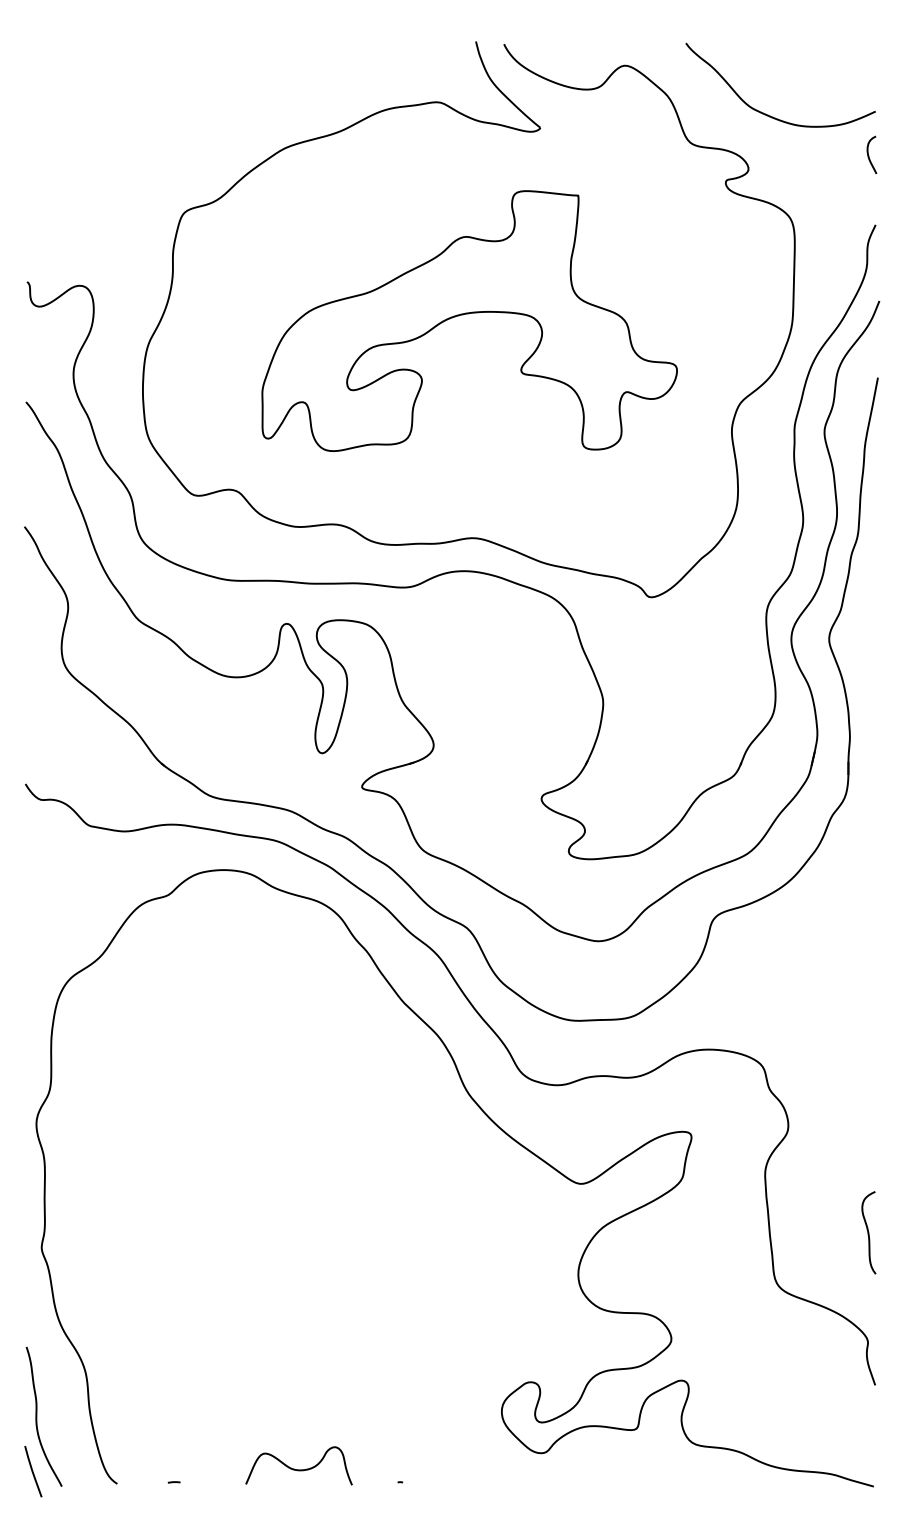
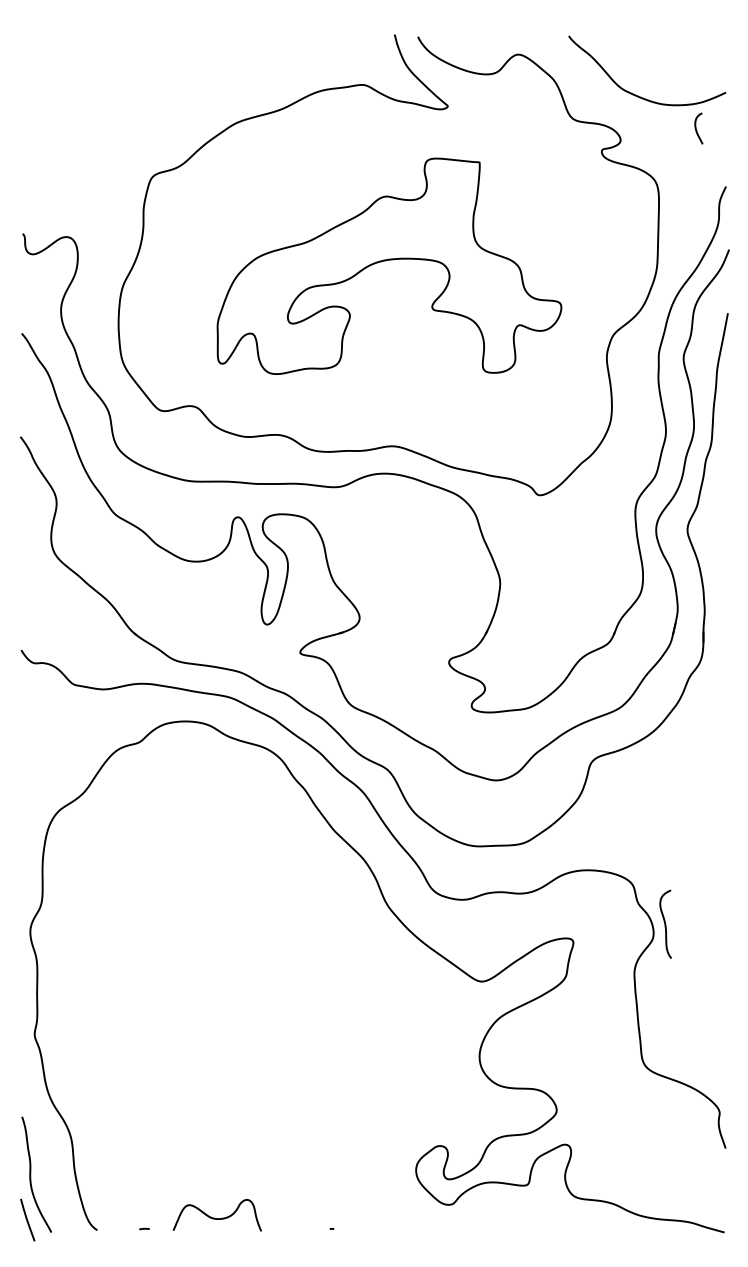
curve: (869, 155) -> (696, 129), moved
curve: (868, 1232) -> (665, 924), moved
curve: (298, 1469) -> (216, 1218), moved

